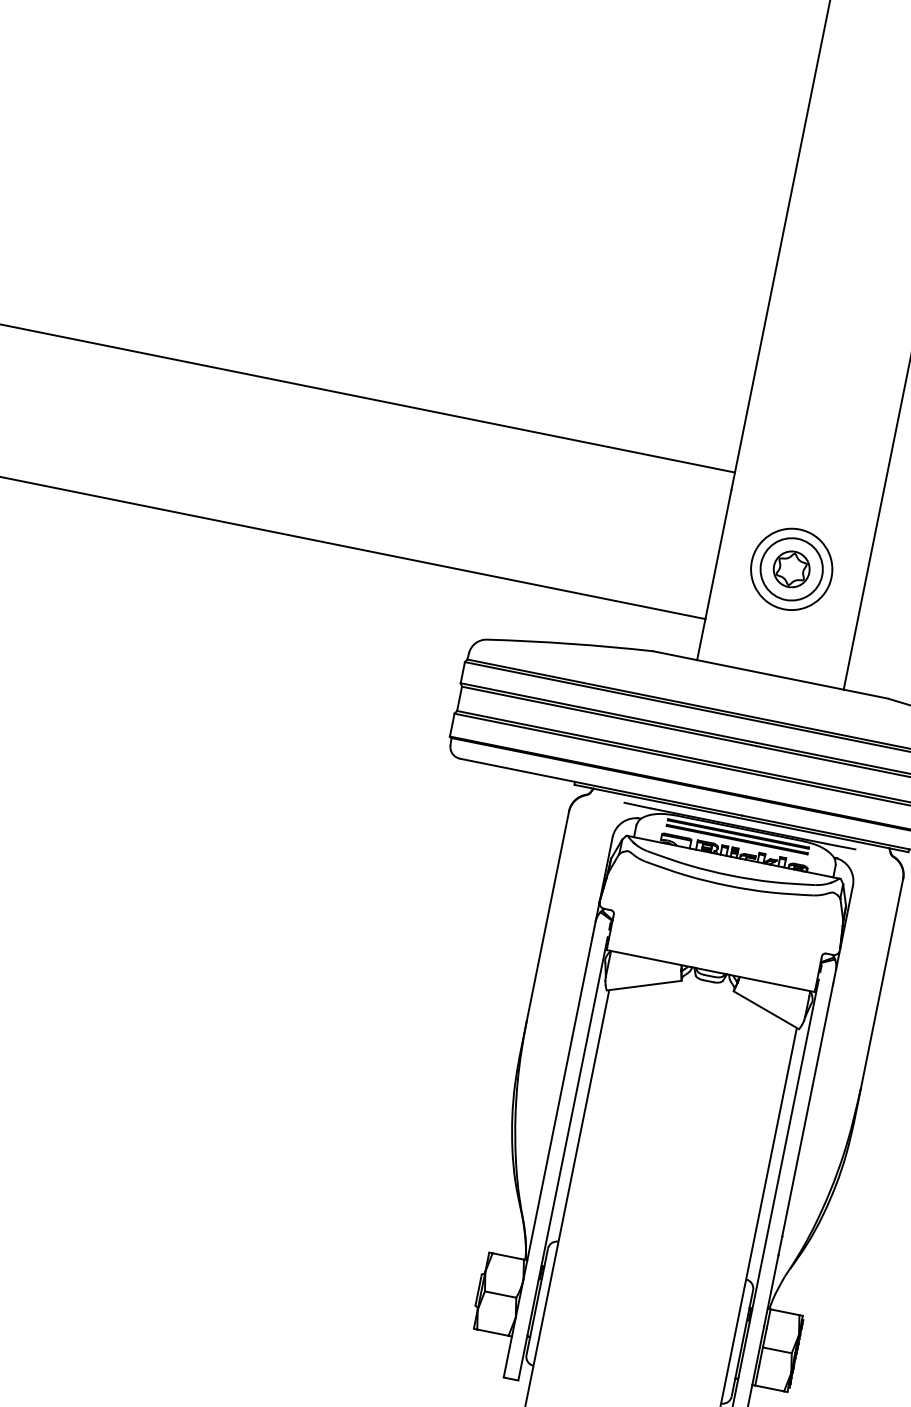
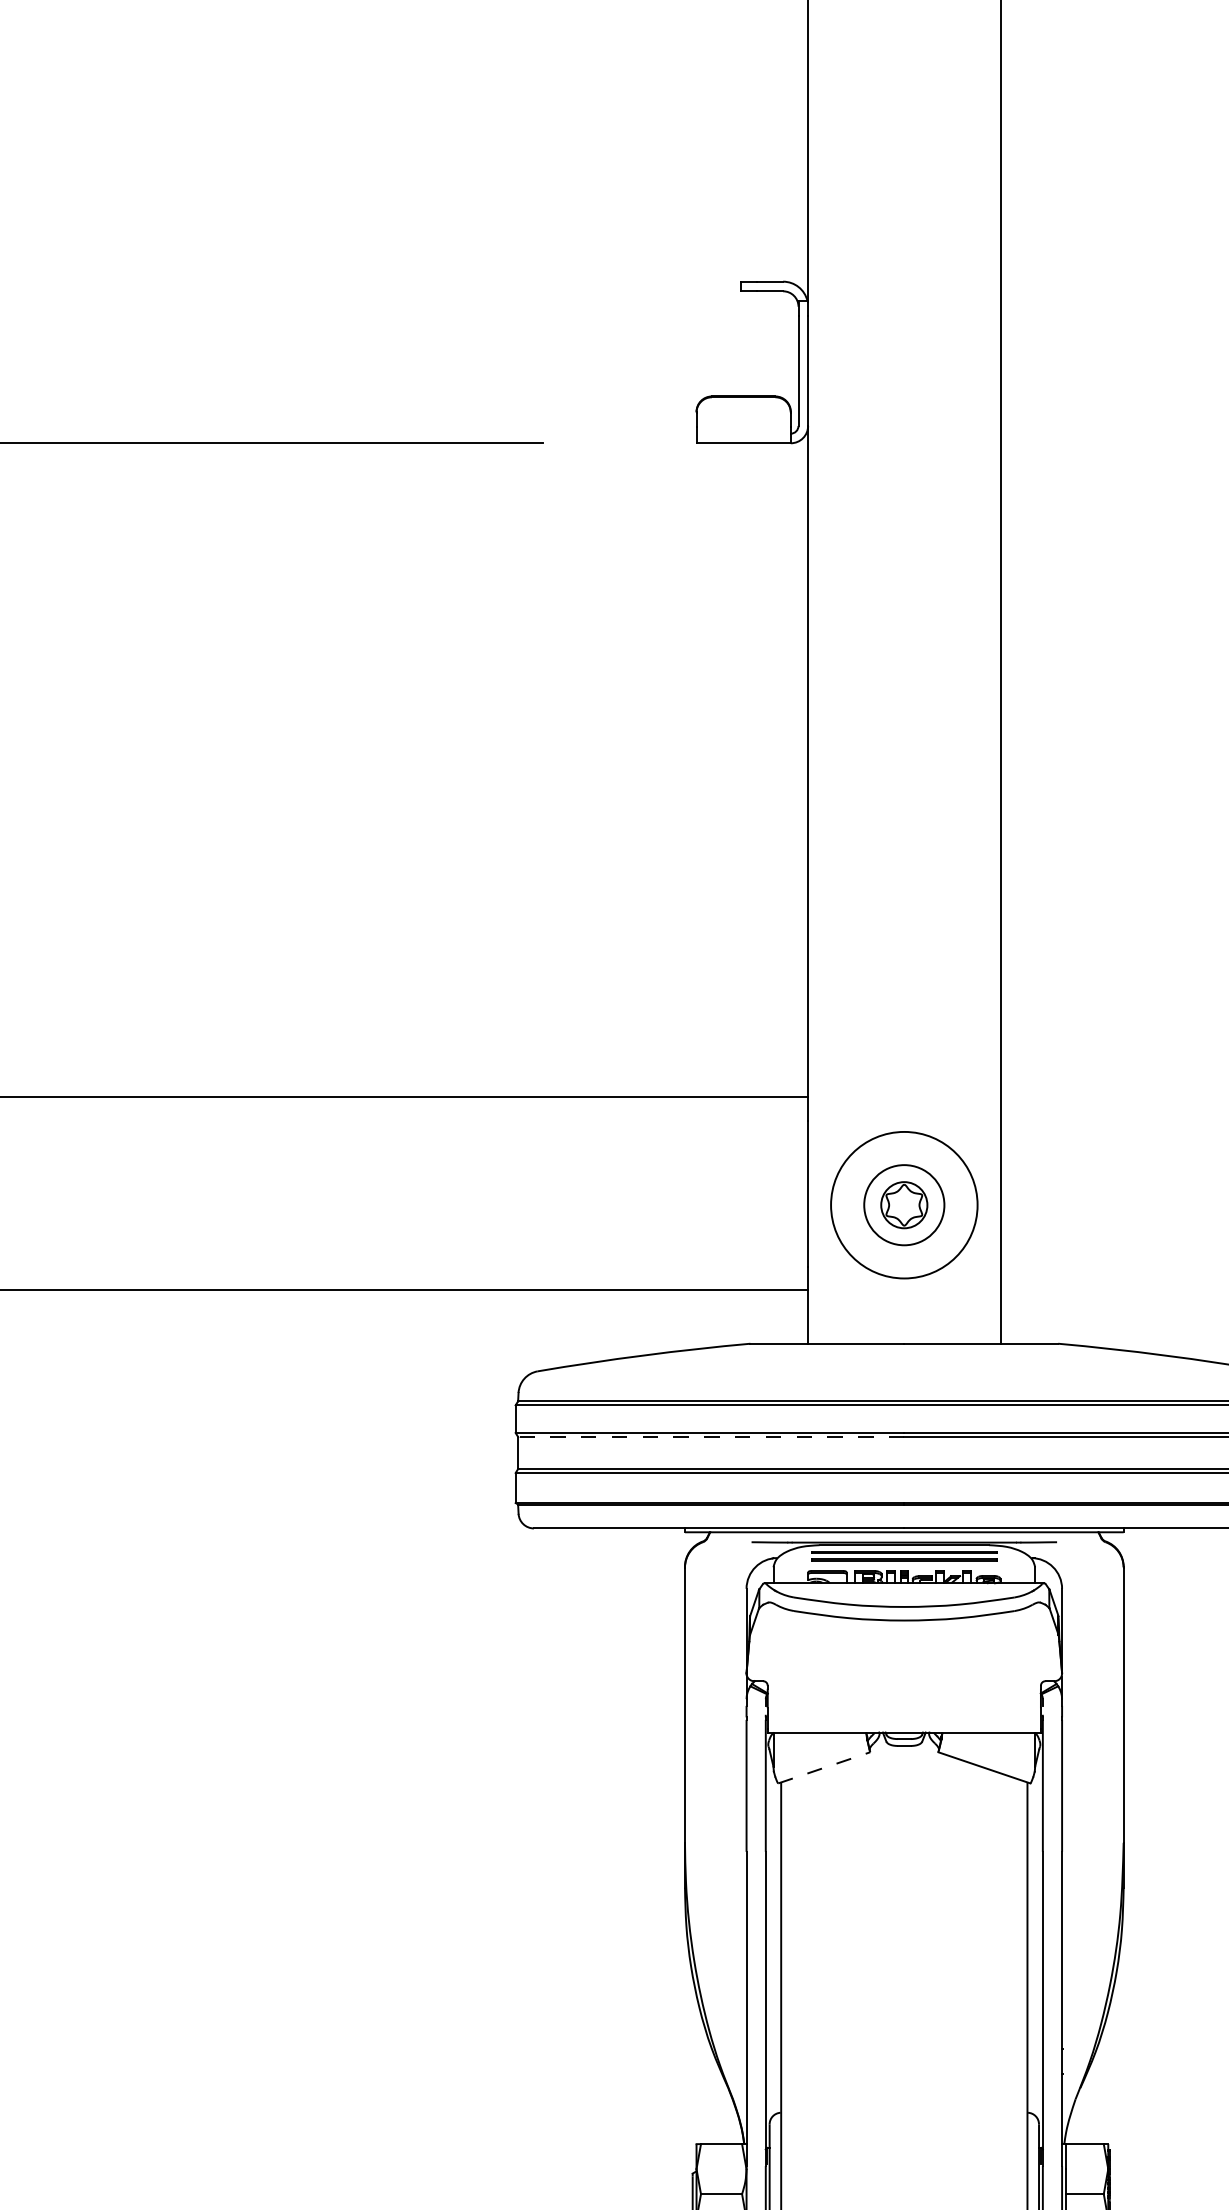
circle: (791, 568) -> (903, 1204), size x1.4
line: (608, 716) -> (710, 1437), solid -> dashed
line: (644, 985) -> (824, 1767), solid -> dashed

